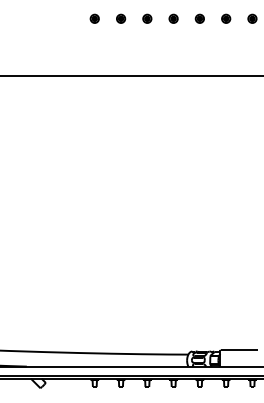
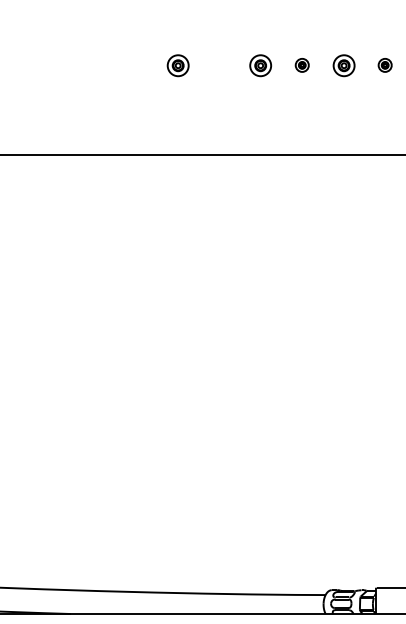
part: (94, 18) -> (177, 64), size x1.6
part: (121, 18) -> (220, 64), removed
part: (147, 18) -> (261, 64), size x1.6
part: (199, 18) -> (343, 64), size x1.6

